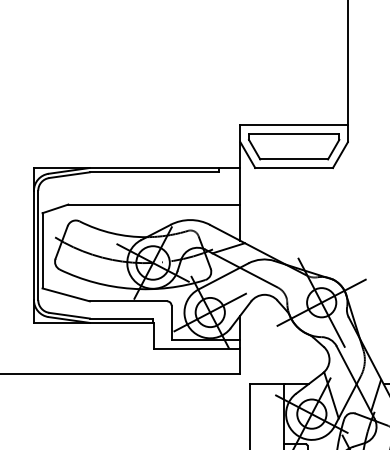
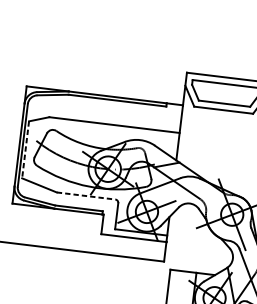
line: (42, 250) -> (25, 149), solid -> dashed
line: (128, 301) -> (86, 196), solid -> dashed

